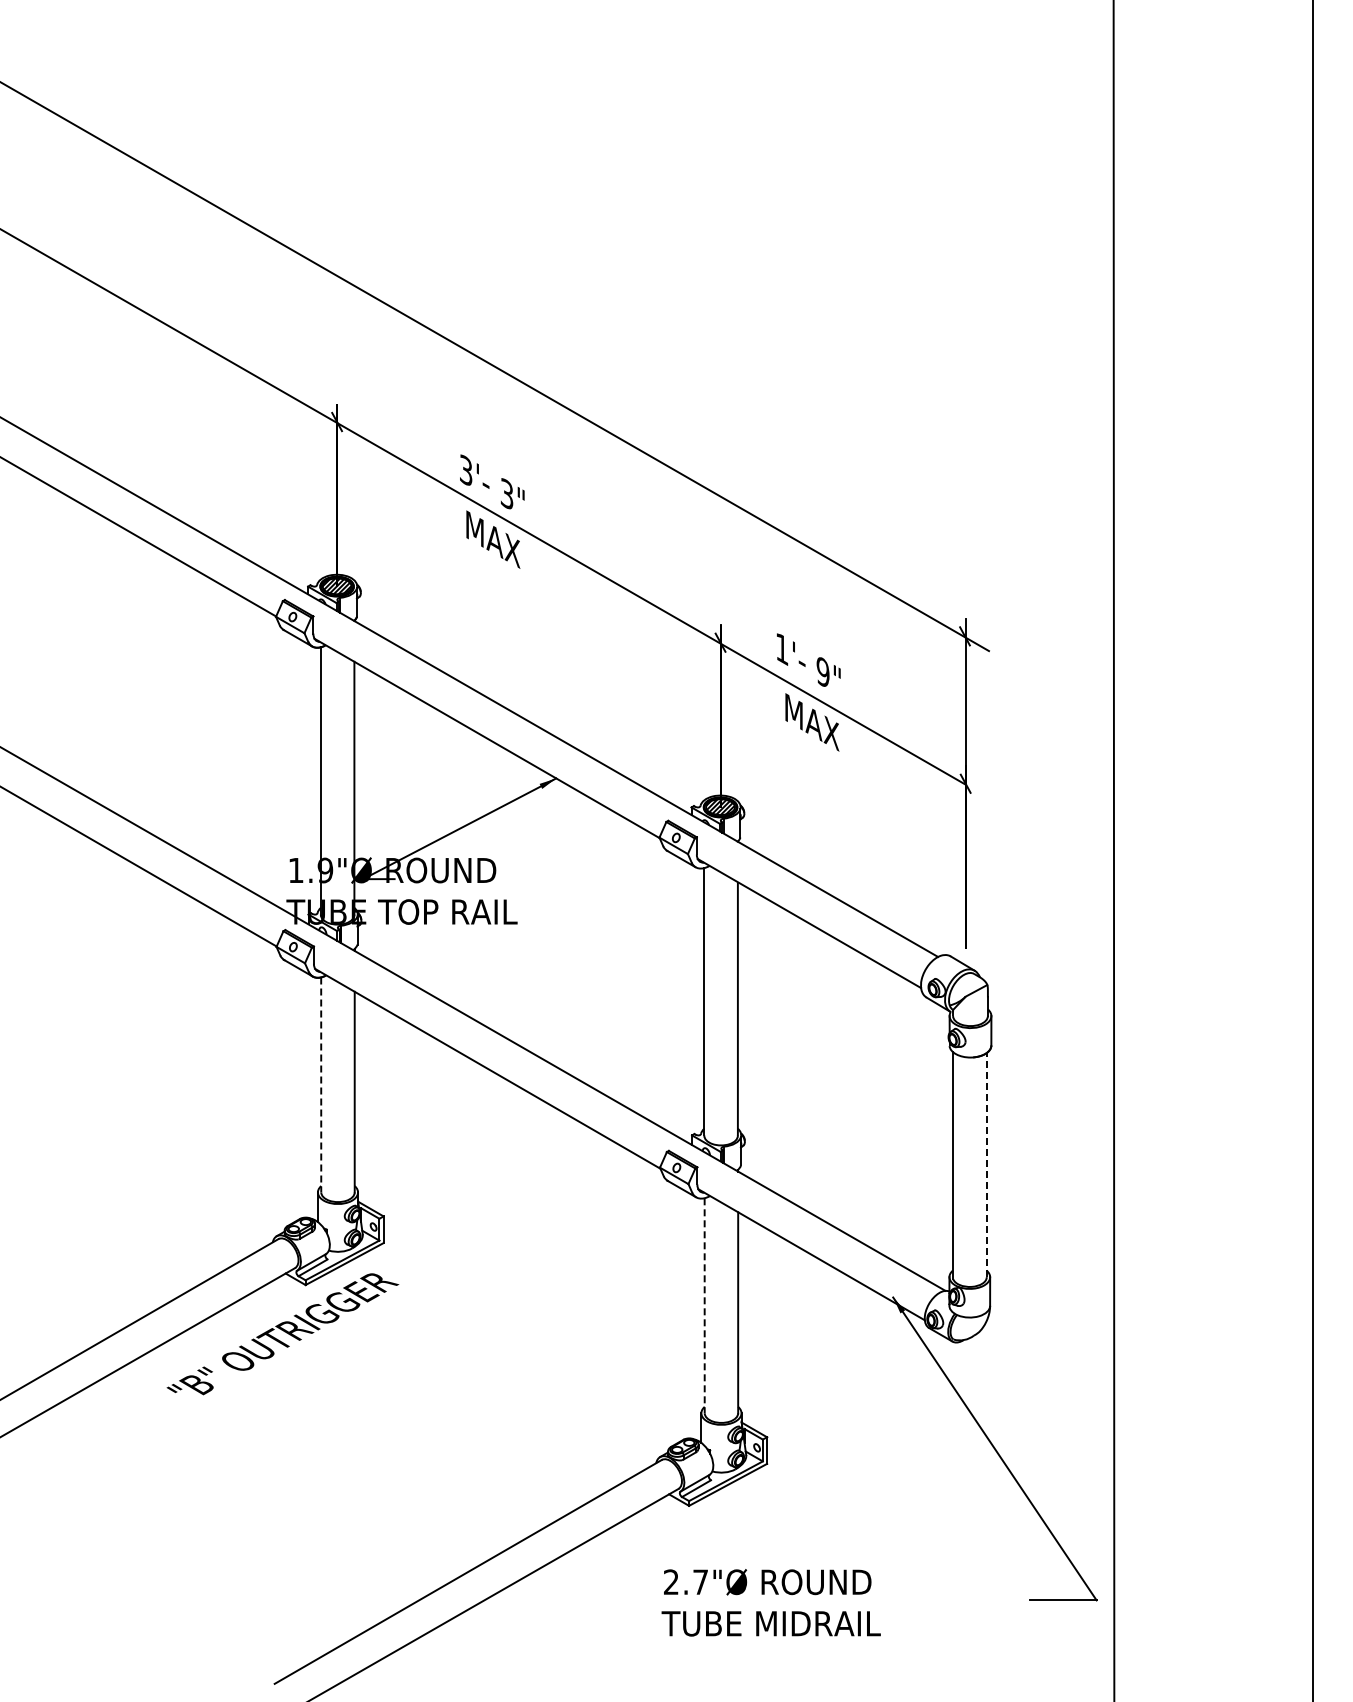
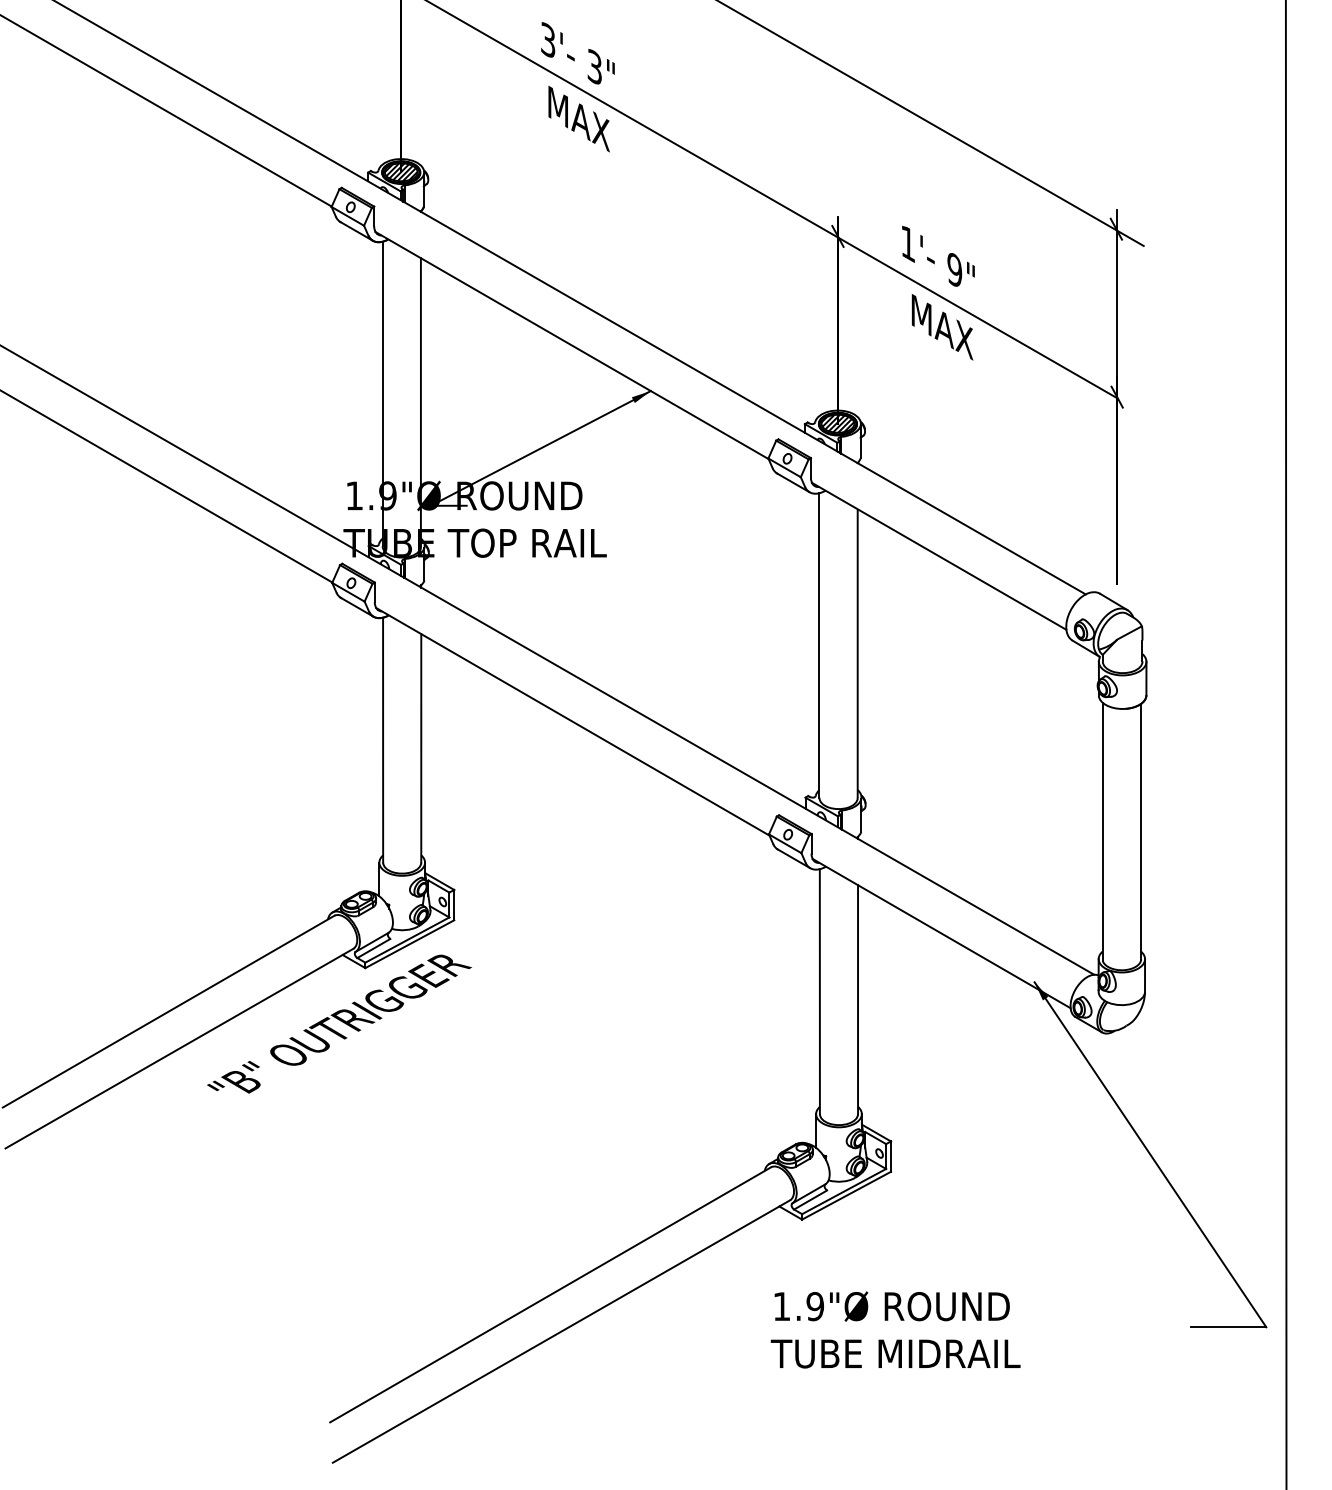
line: (321, 1085) -> (383, 740), dashed -> solid
line: (986, 1164) -> (1140, 830), dashed -> solid
line: (704, 1306) -> (819, 992), dashed -> solid
text: (686, 1582) -> (799, 1306), 2.7"Ø -> 1.9"Ø

